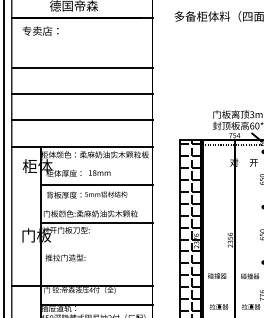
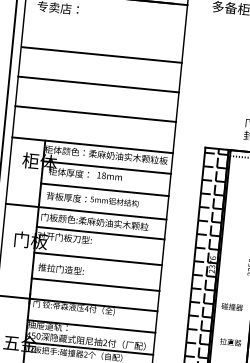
line: (96, 165) -> (106, 167), added
line: (81, 205) -> (85, 211), added
line: (96, 245) -> (97, 258), added
line: (96, 268) -> (95, 284), added

